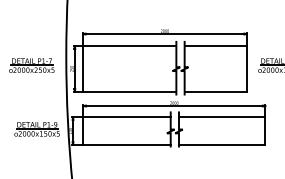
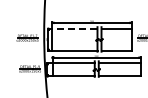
line: (128, 45) -> (74, 28), solid -> dashed

